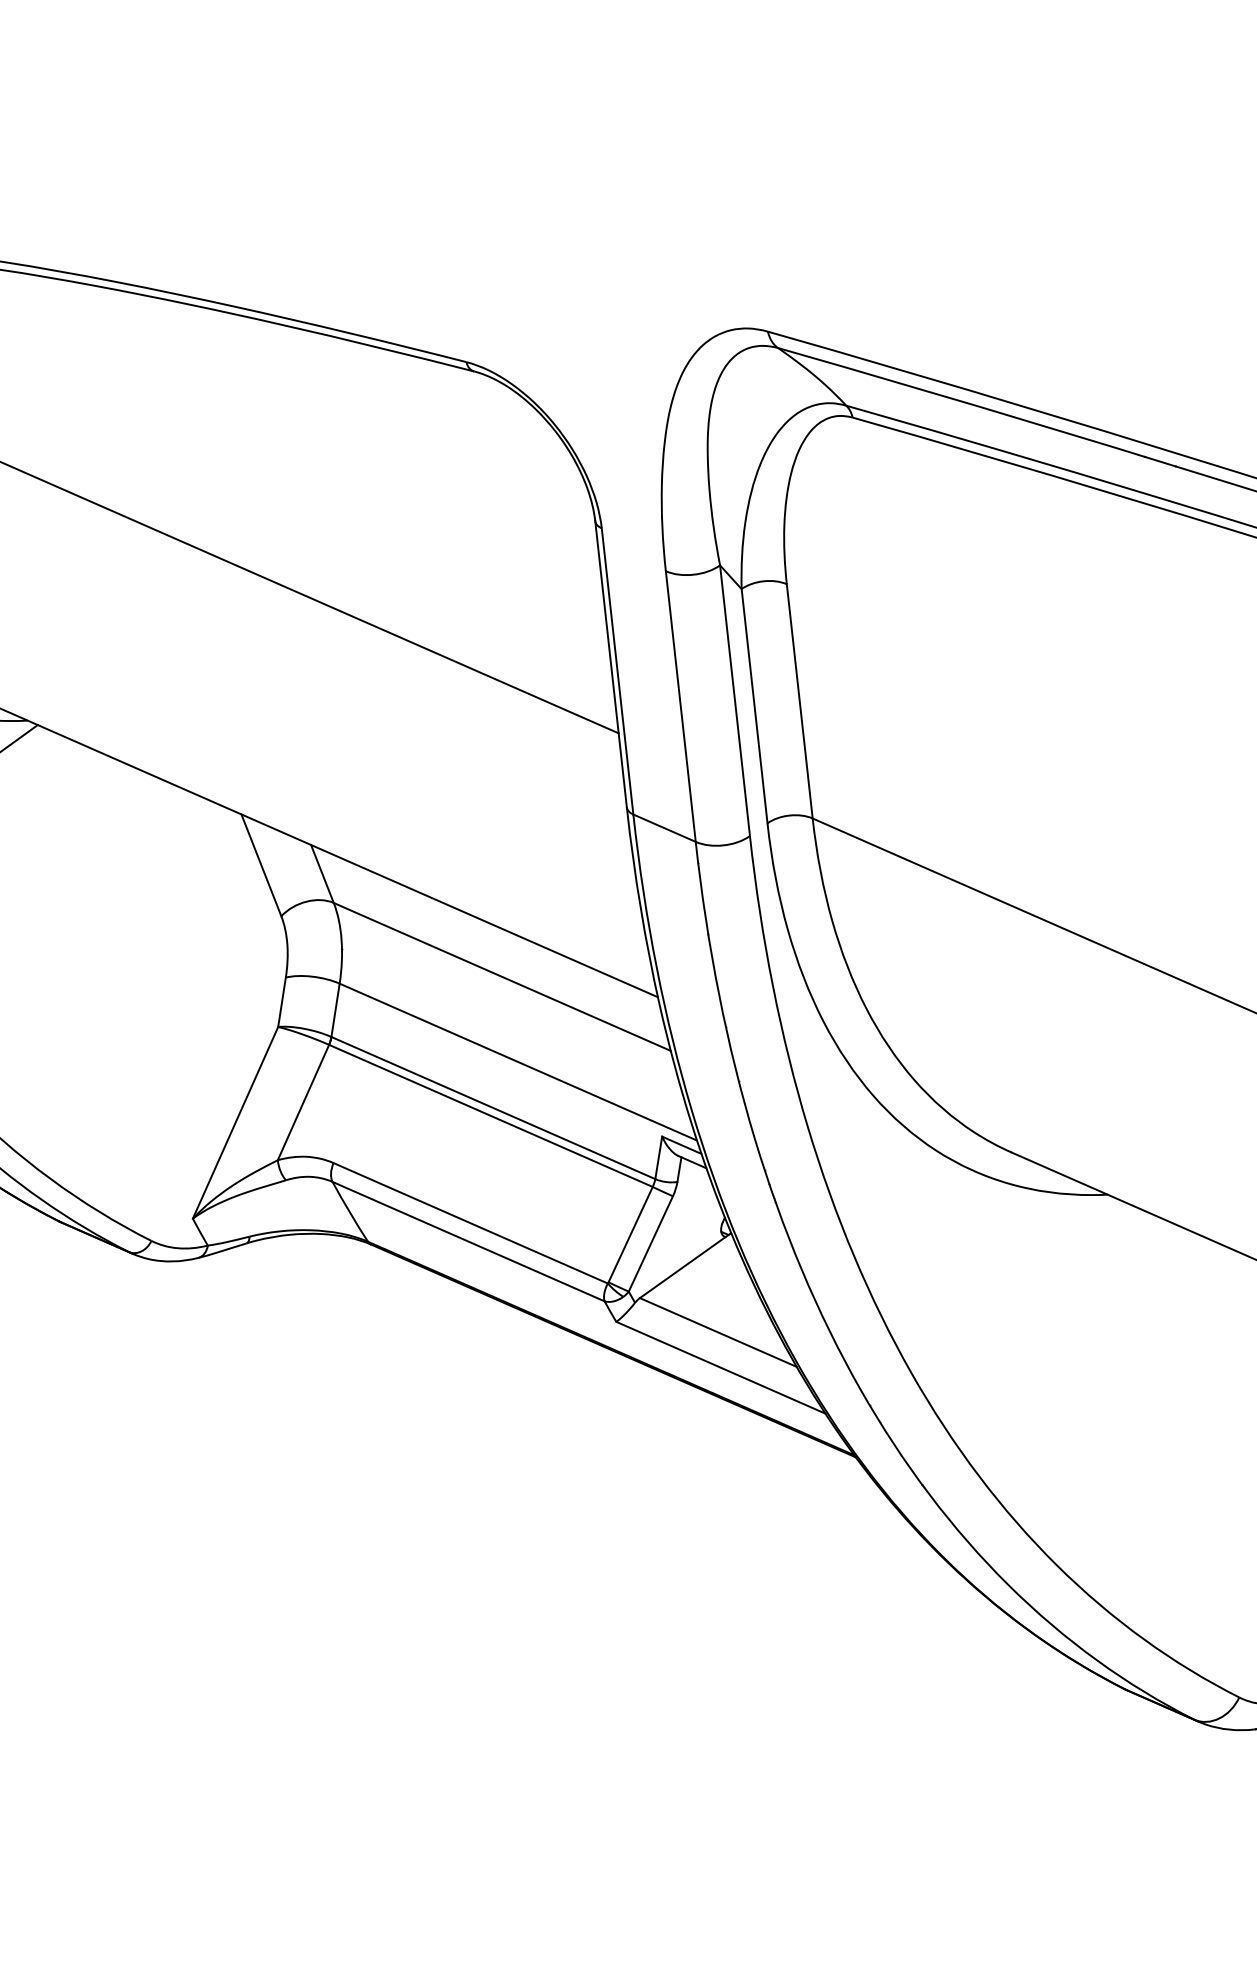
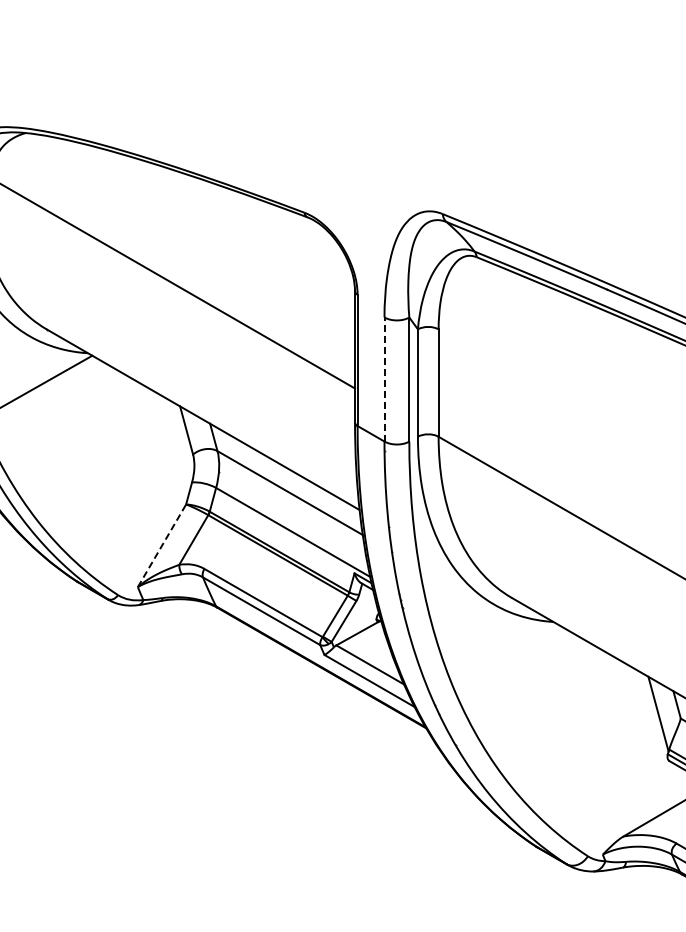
line: (680, 706) -> (384, 379), solid -> dashed
line: (236, 1122) -> (162, 545), solid -> dashed

